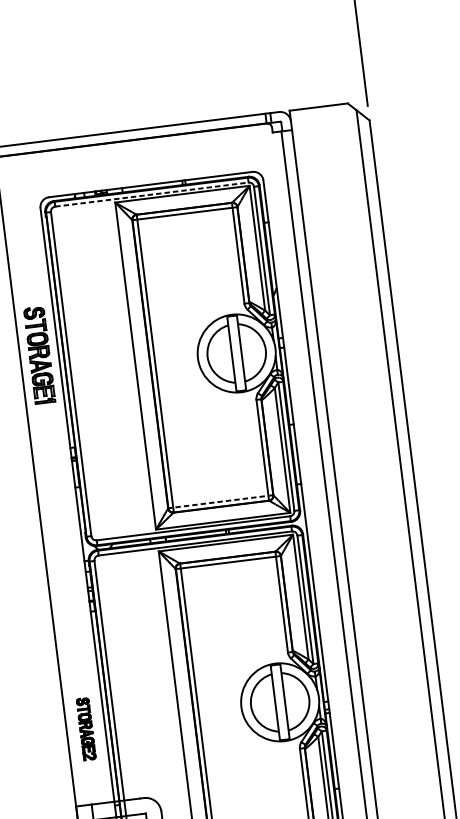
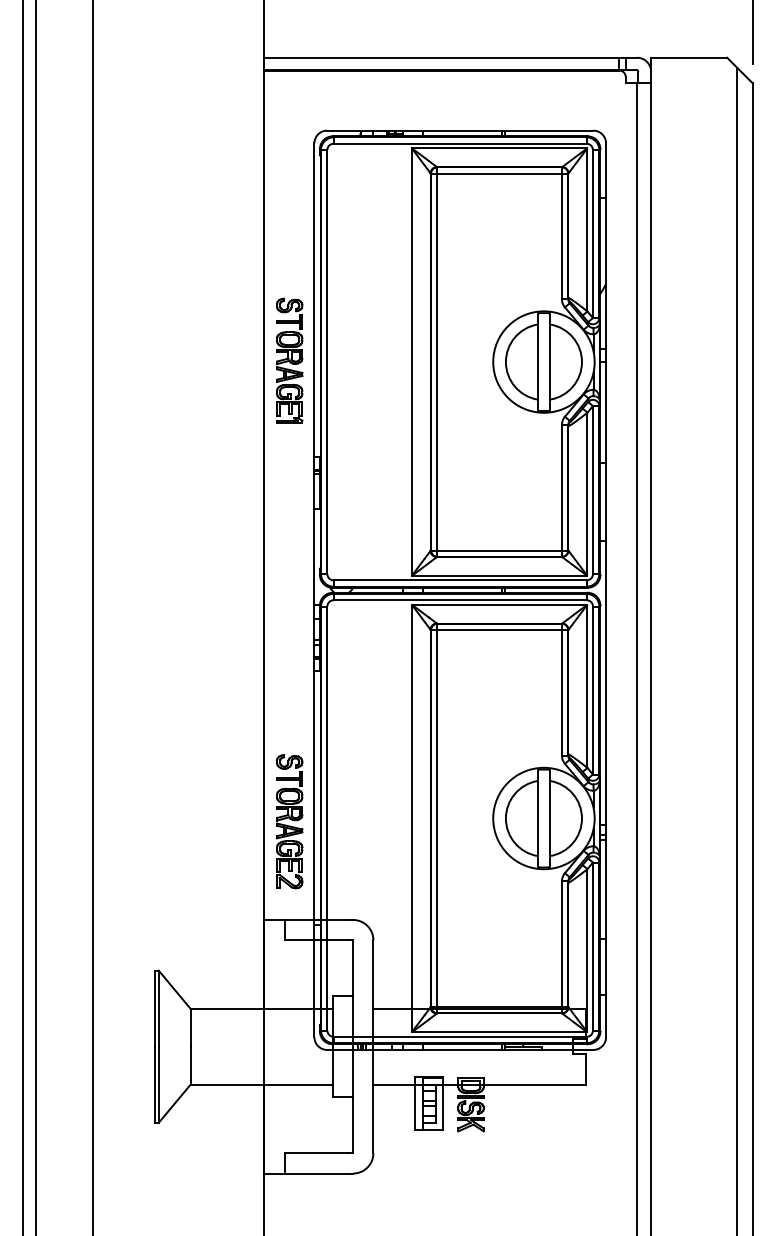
line: (152, 194) -> (460, 143), dashed -> solid
part: (39, 355) -> (289, 360), moved
line: (220, 501) -> (499, 550), dashed -> solid
part: (85, 728) -> (289, 821), size x1.67

